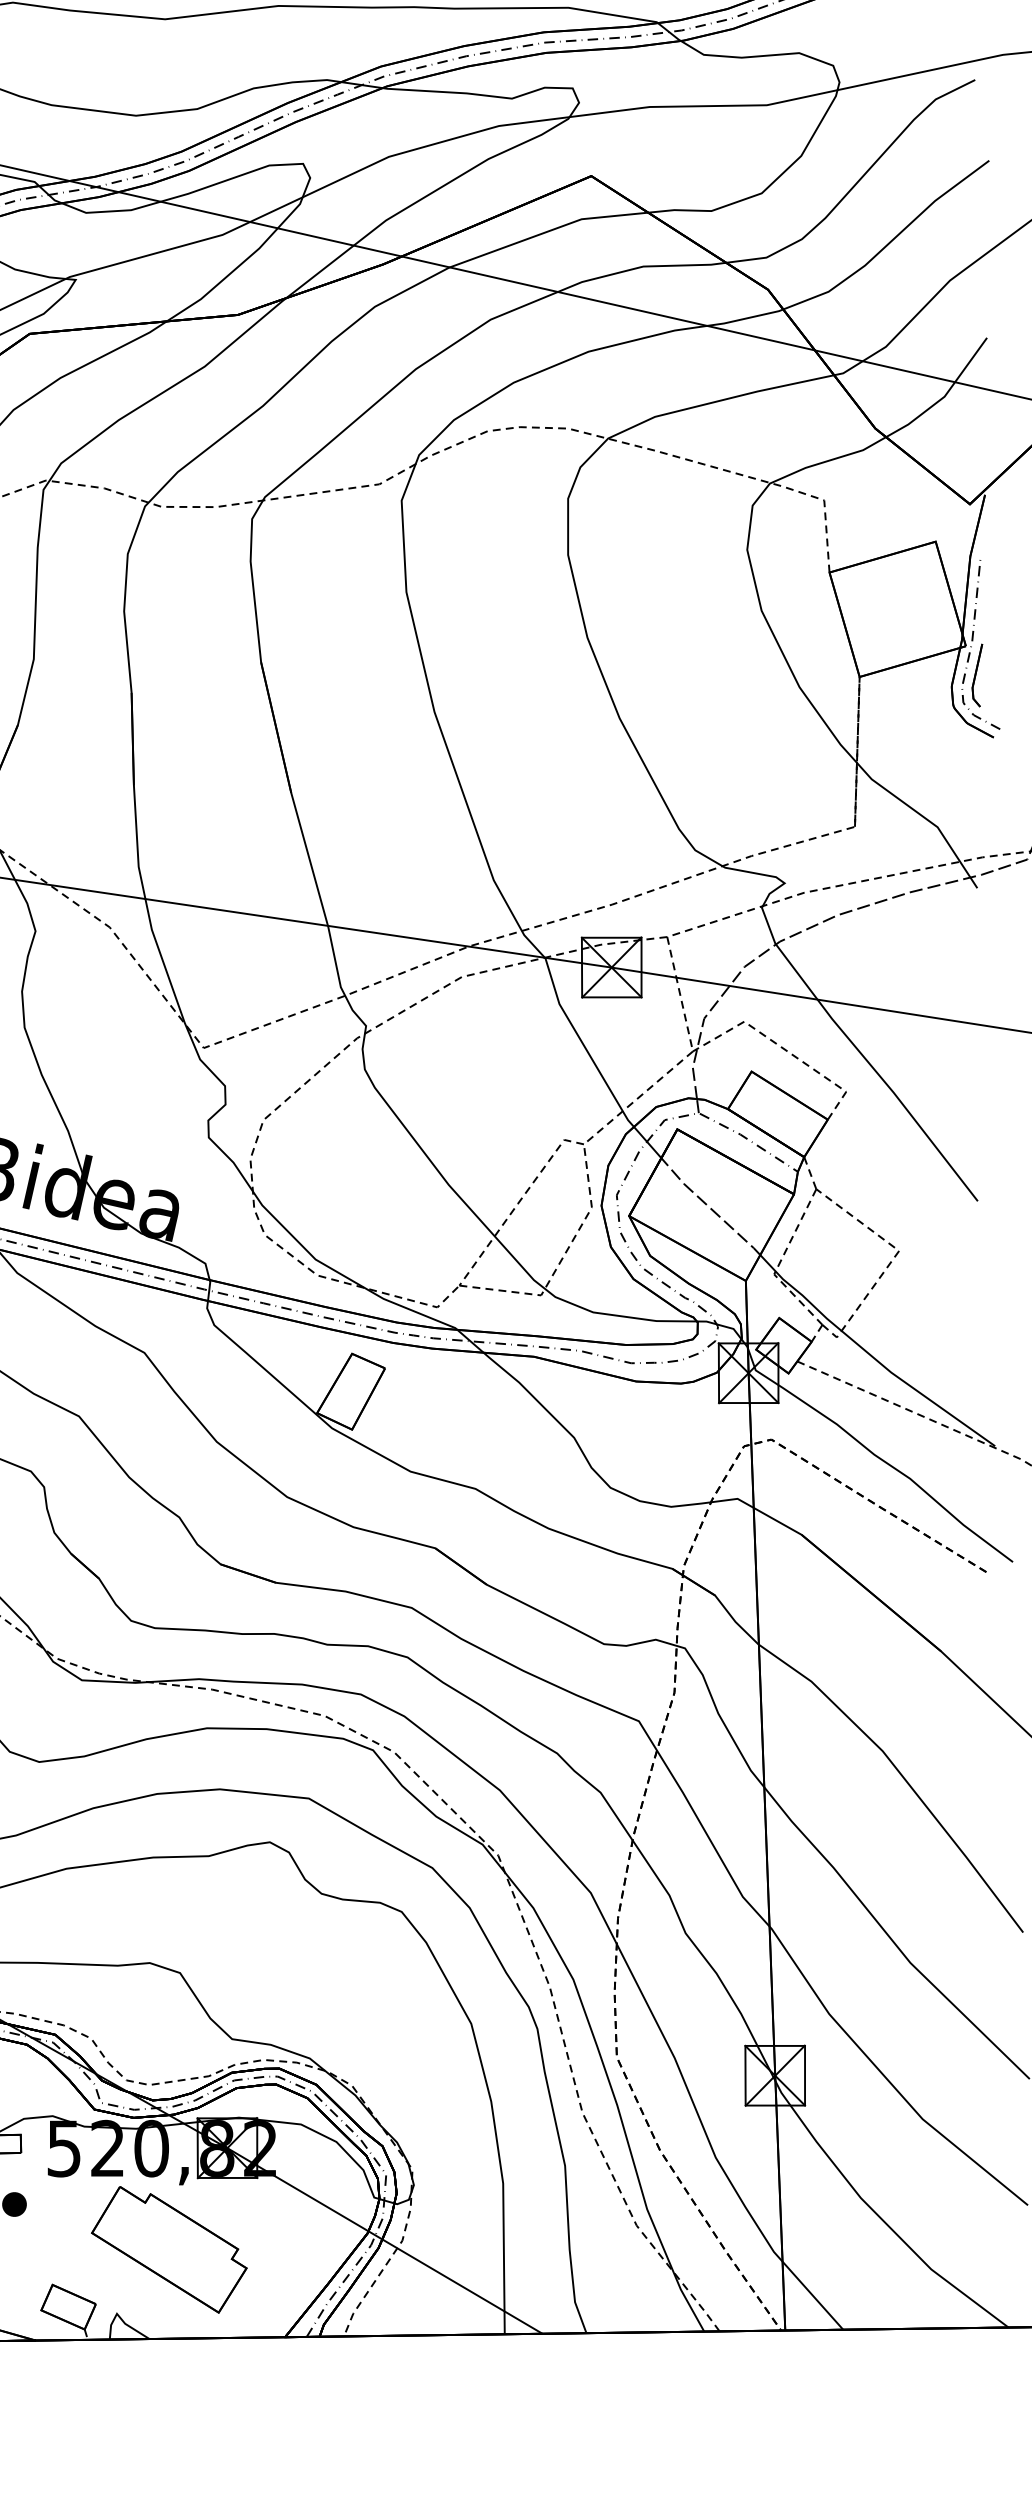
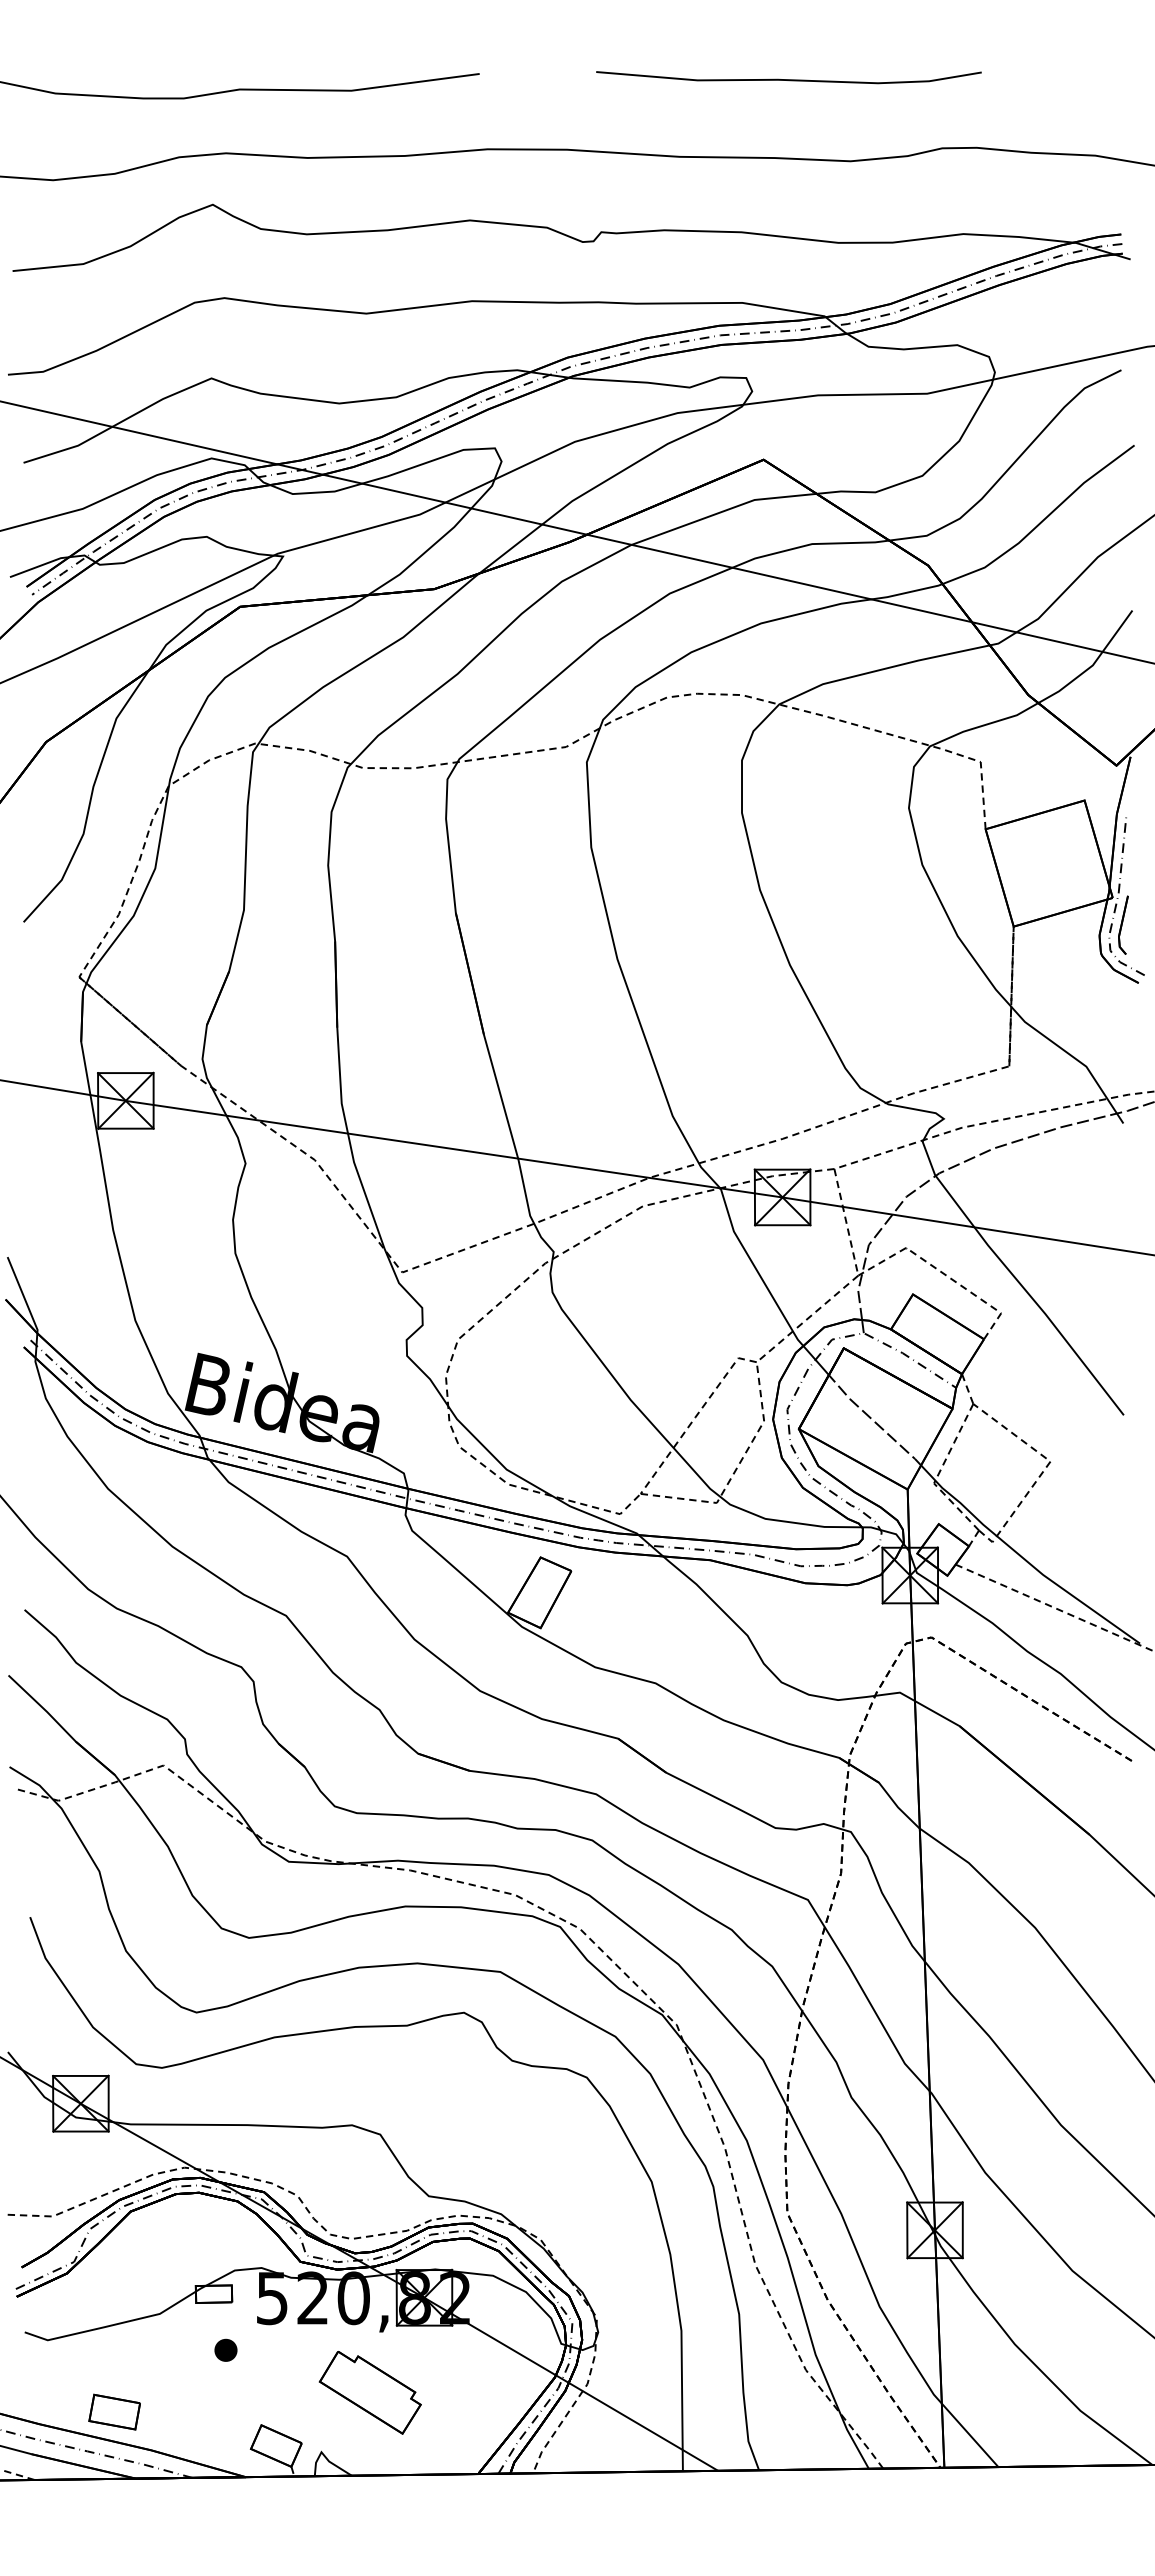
part: (169, 2249) -> (370, 2392), size x0.7

